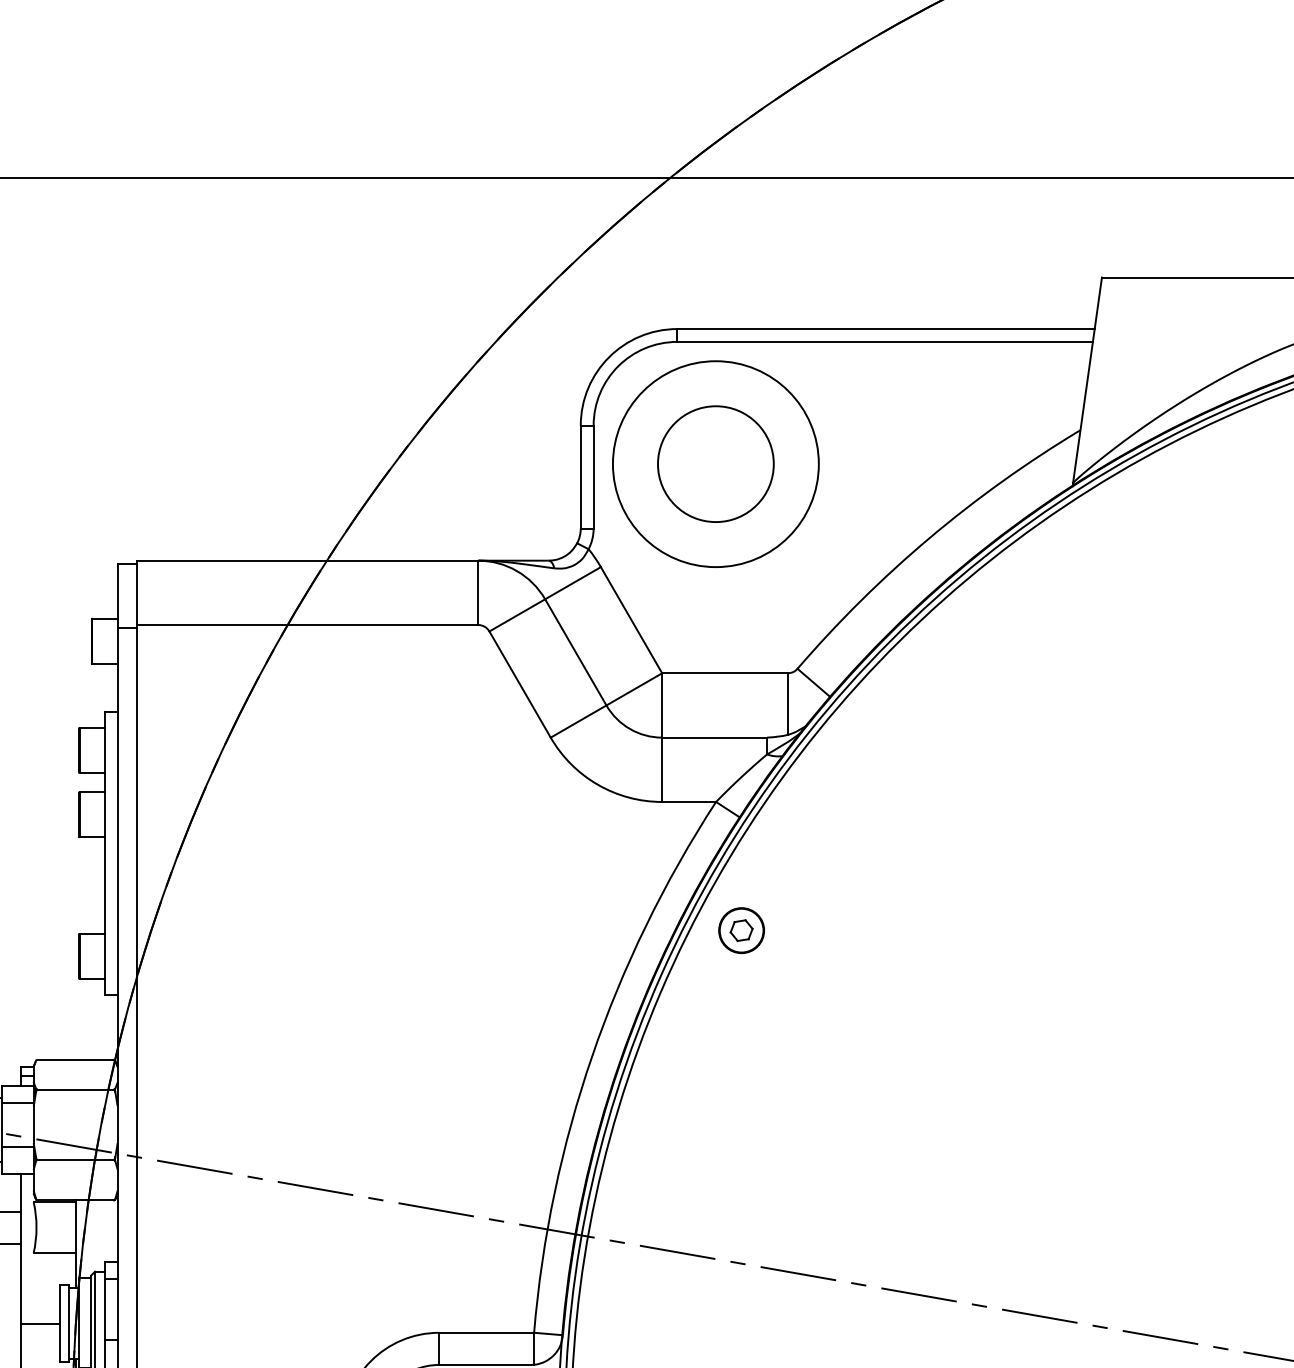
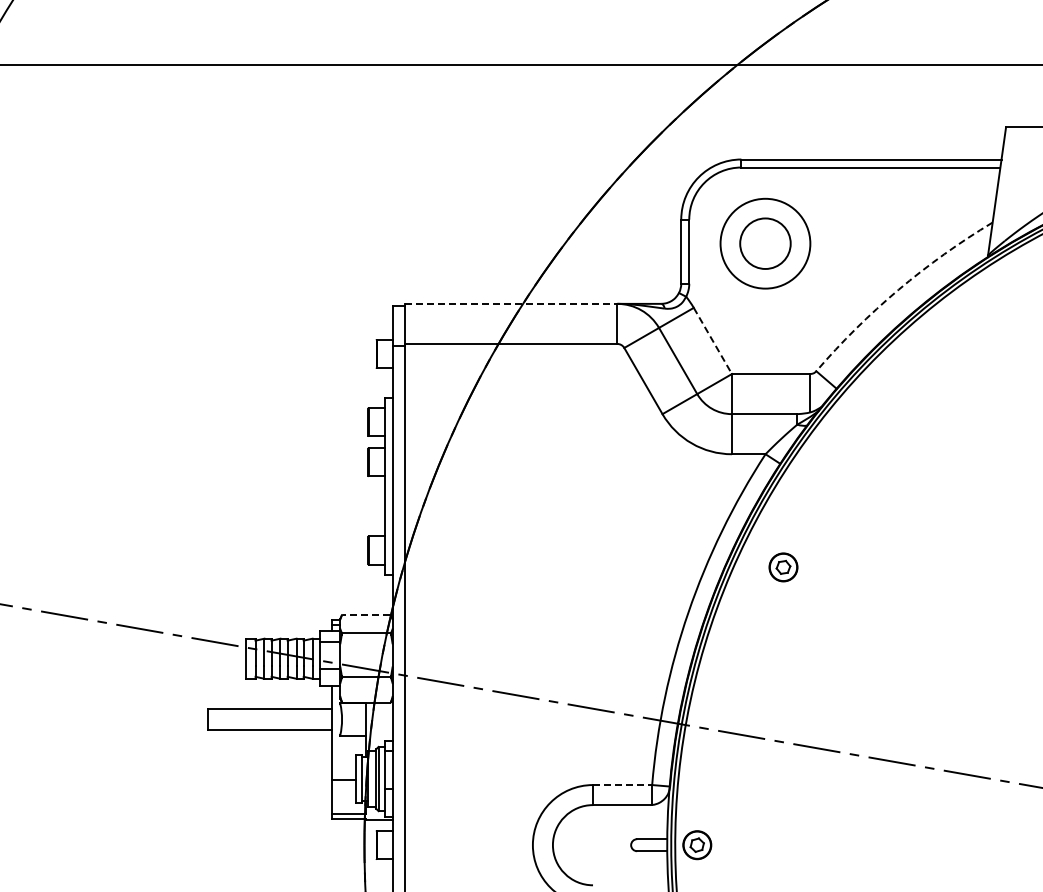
circle: (715, 463) -> (765, 243), size x0.7
circle: (715, 463) -> (765, 243), size x0.7
arc: (929, 537) -> (898, 289), solid -> dashed
line: (308, 560) -> (511, 303), solid -> dashed
line: (632, 621) -> (713, 341), solid -> dashed
part: (741, 930) -> (783, 567), moved
line: (75, 1059) -> (366, 614), solid -> dashed
line: (486, 1333) -> (622, 785), solid -> dashed

